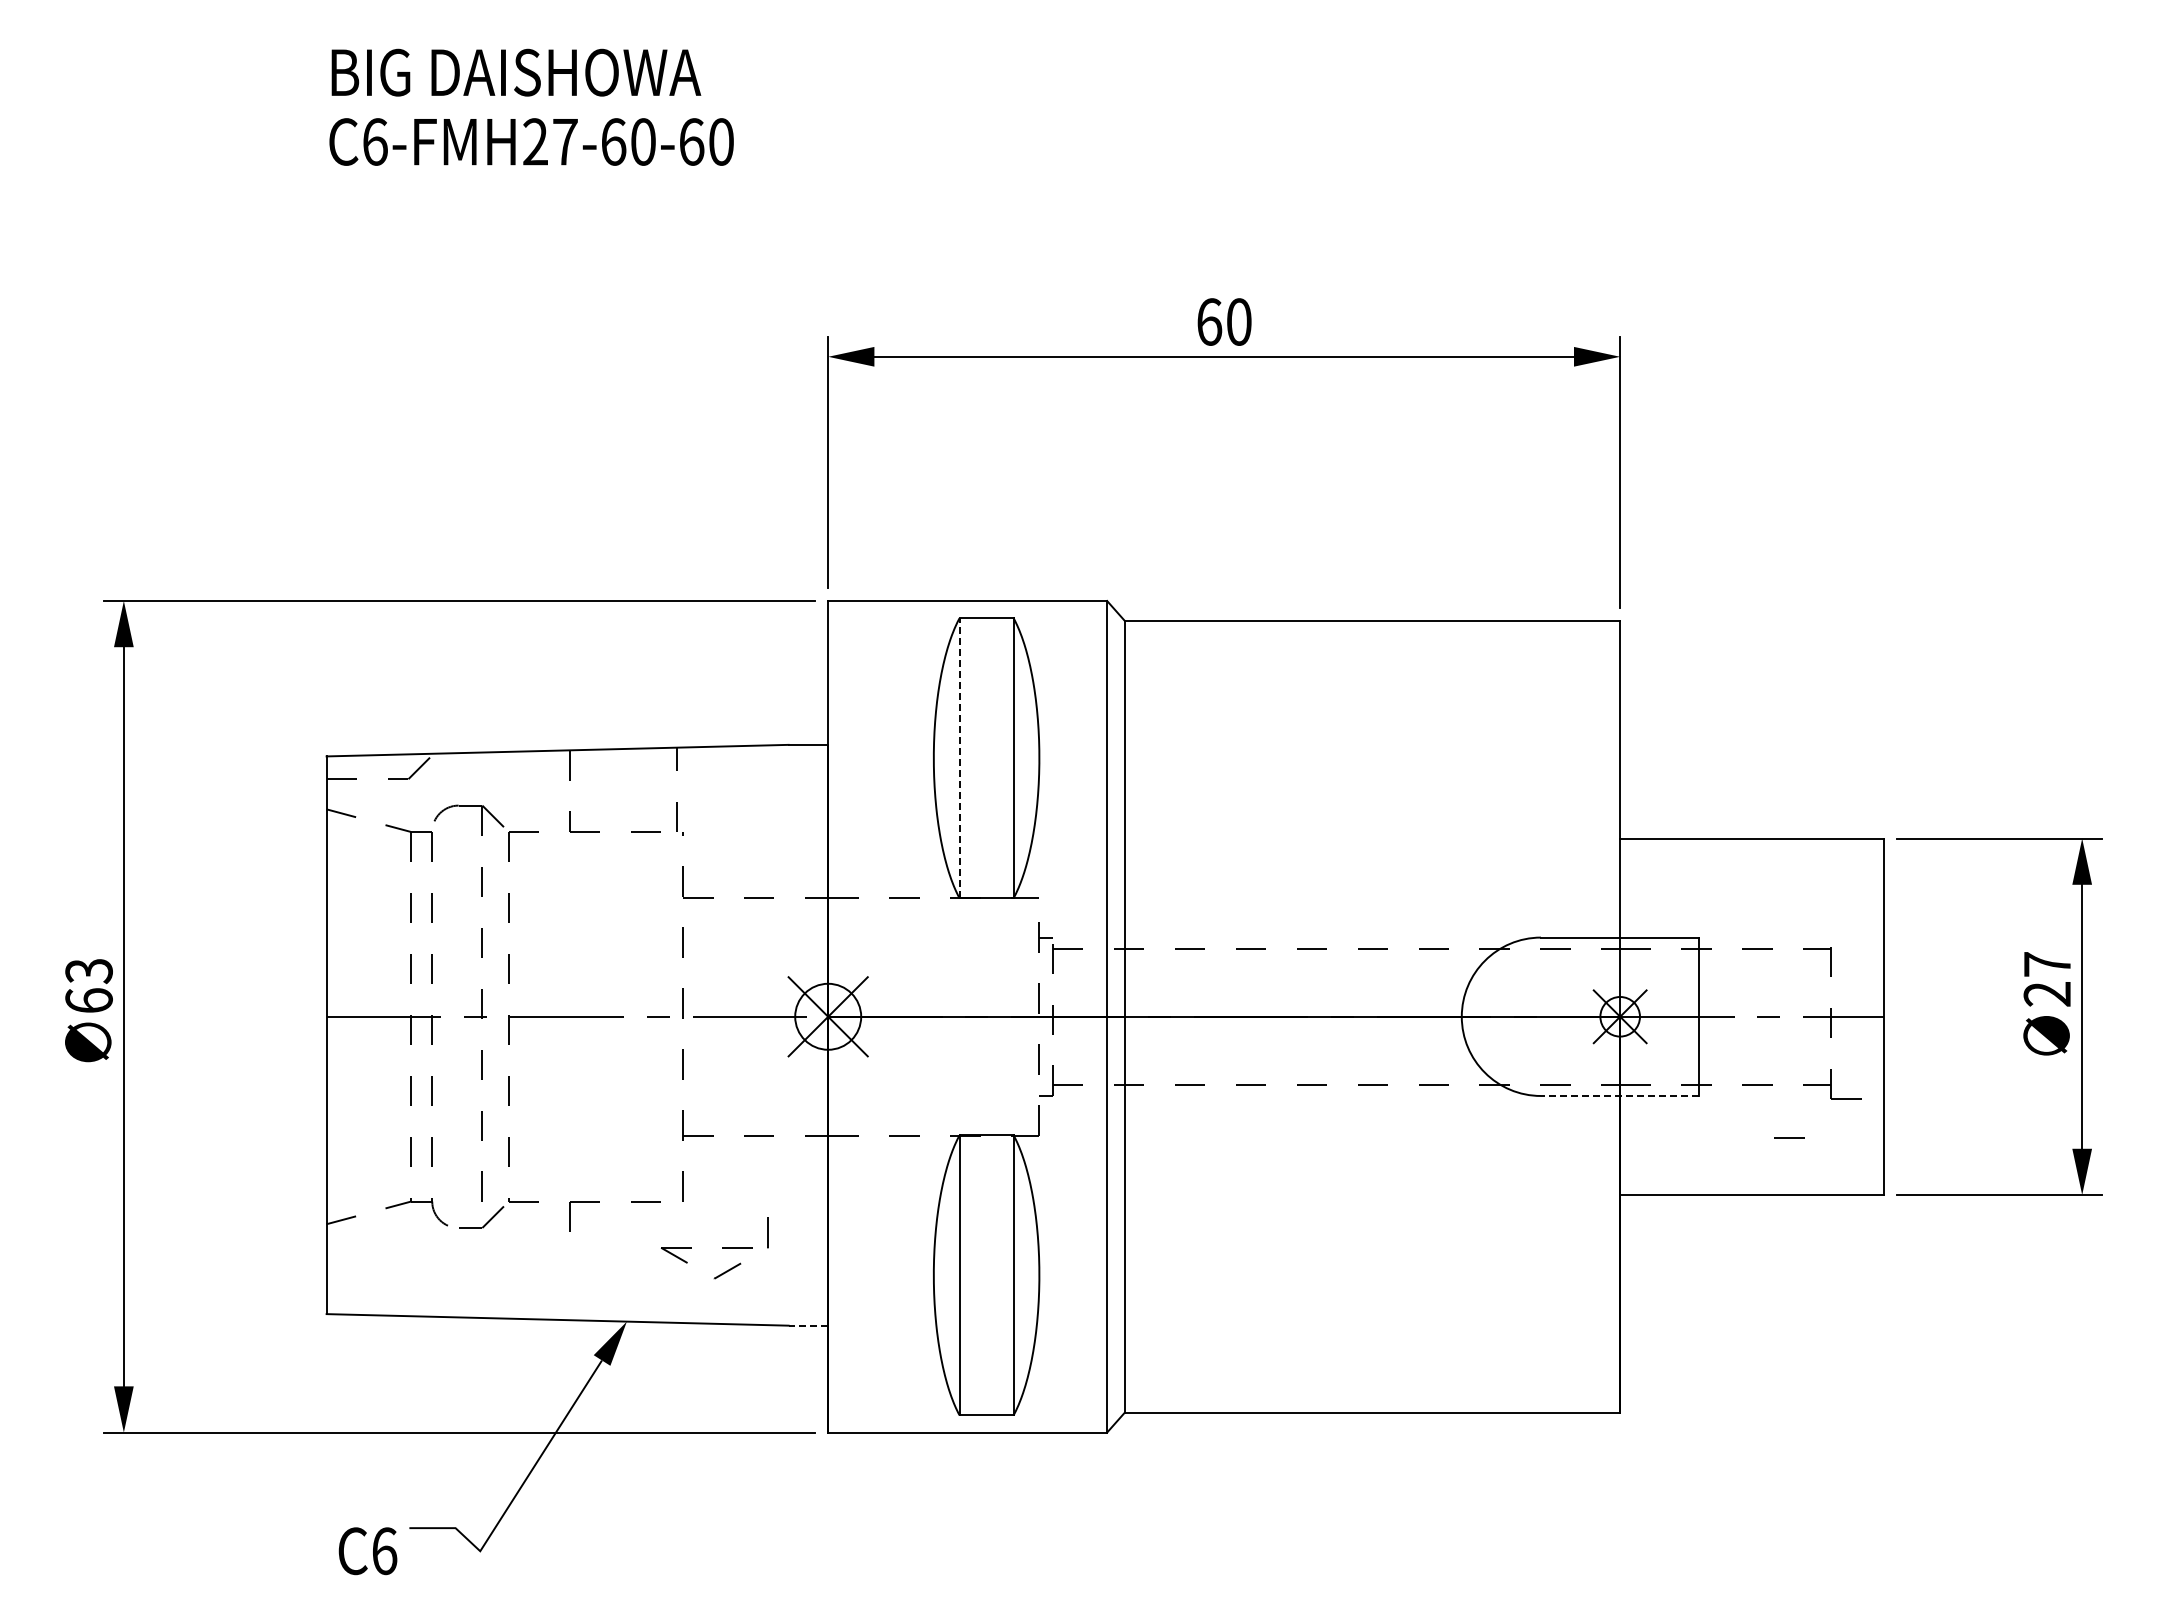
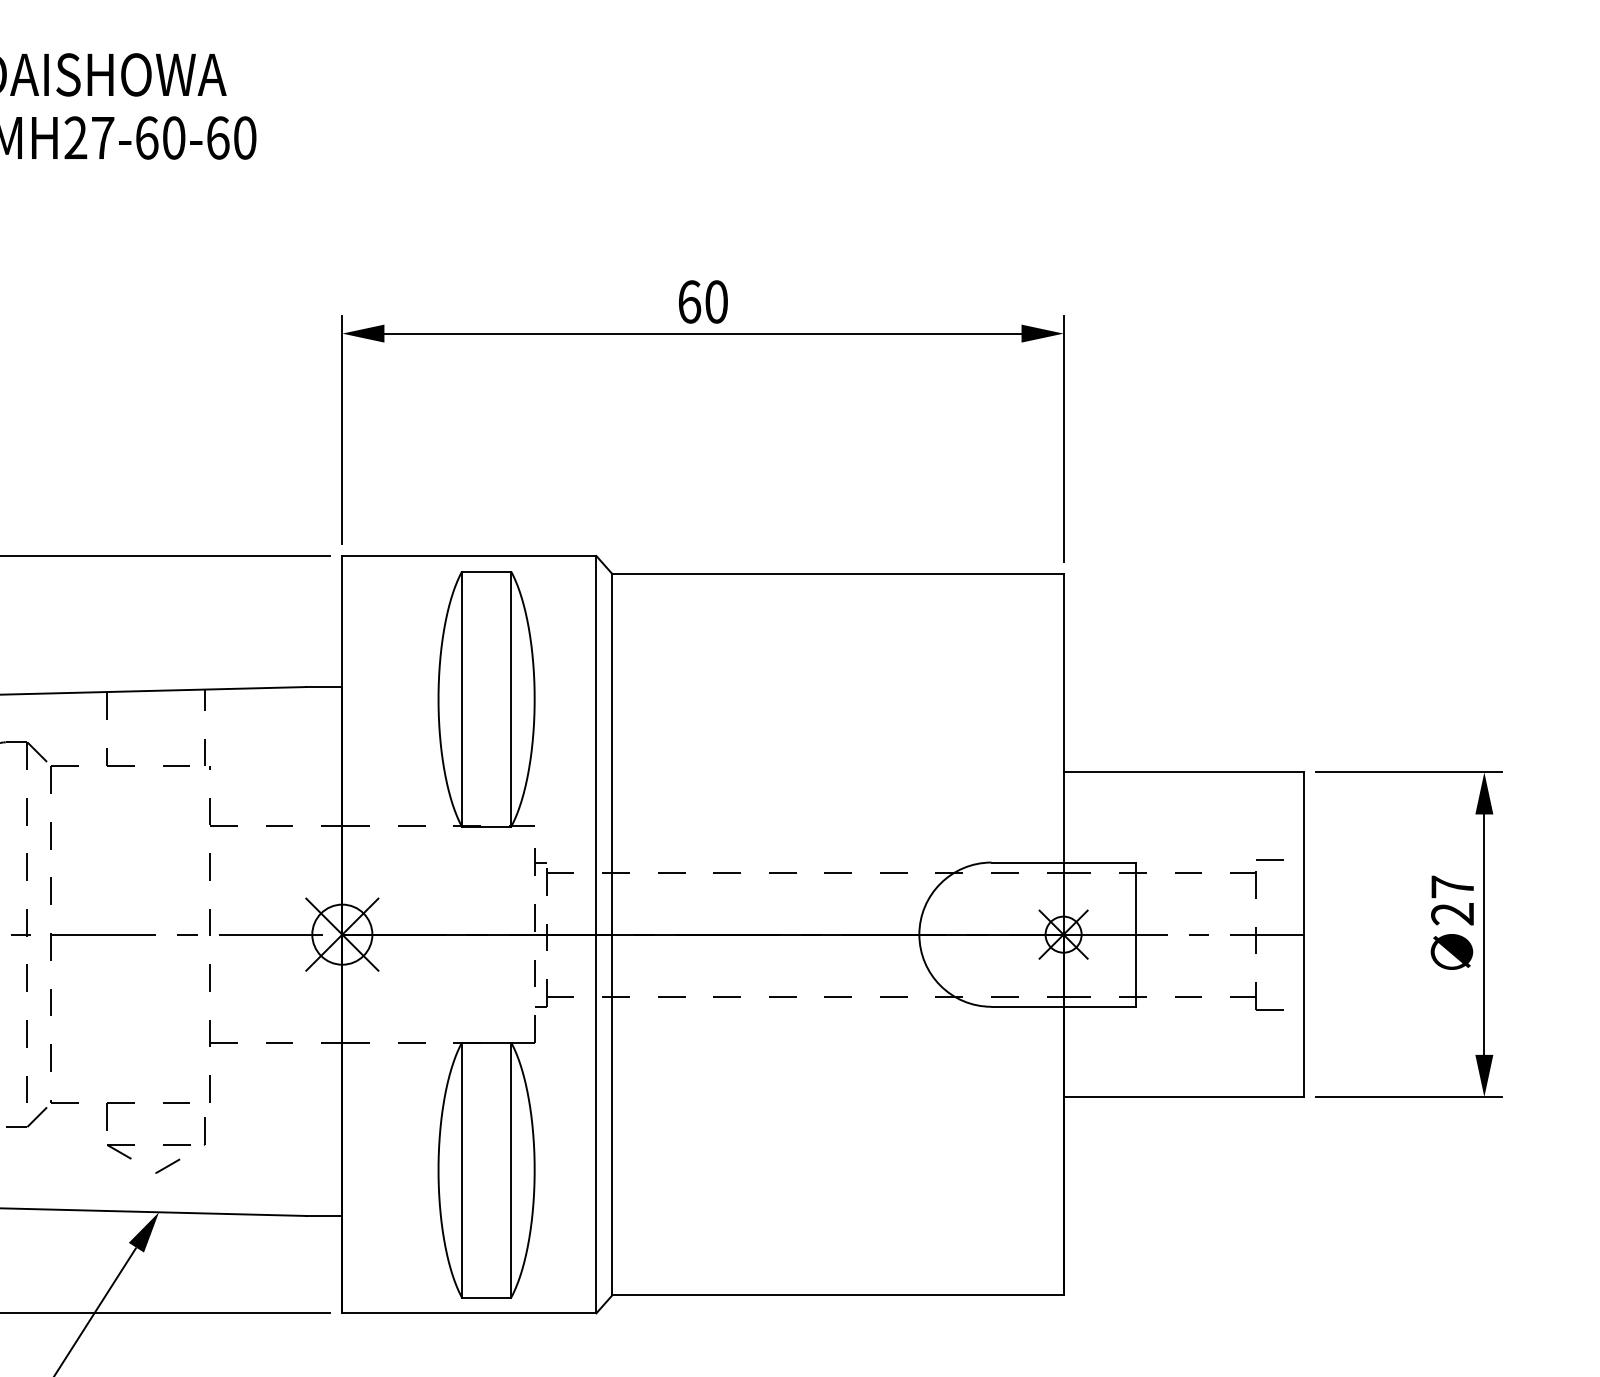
line: (959, 758) -> (461, 699), dashed -> solid
line: (1619, 1095) -> (1062, 1006), dashed -> solid
line: (1789, 1137) -> (1269, 858), moved
part: (722, 1248) -> (163, 1145), moved
line: (808, 1325) -> (324, 1215), dashed -> solid

